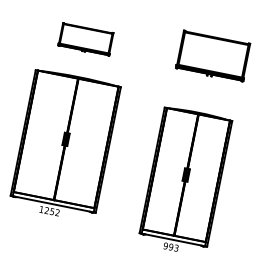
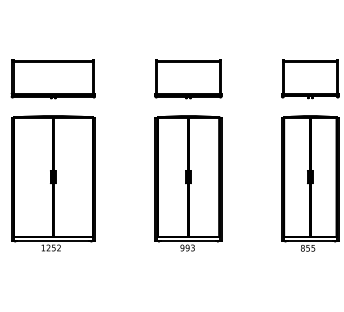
part: (85, 39) -> (52, 79), size x1.67
part: (213, 56) -> (188, 79), moved
part: (185, 181) -> (188, 183), moved

